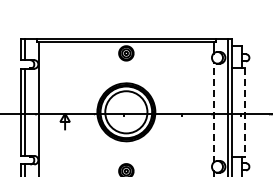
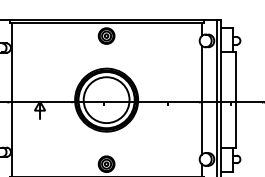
line: (213, 111) -> (201, 99), dashed -> solid
line: (245, 112) -> (236, 100), dashed -> solid

